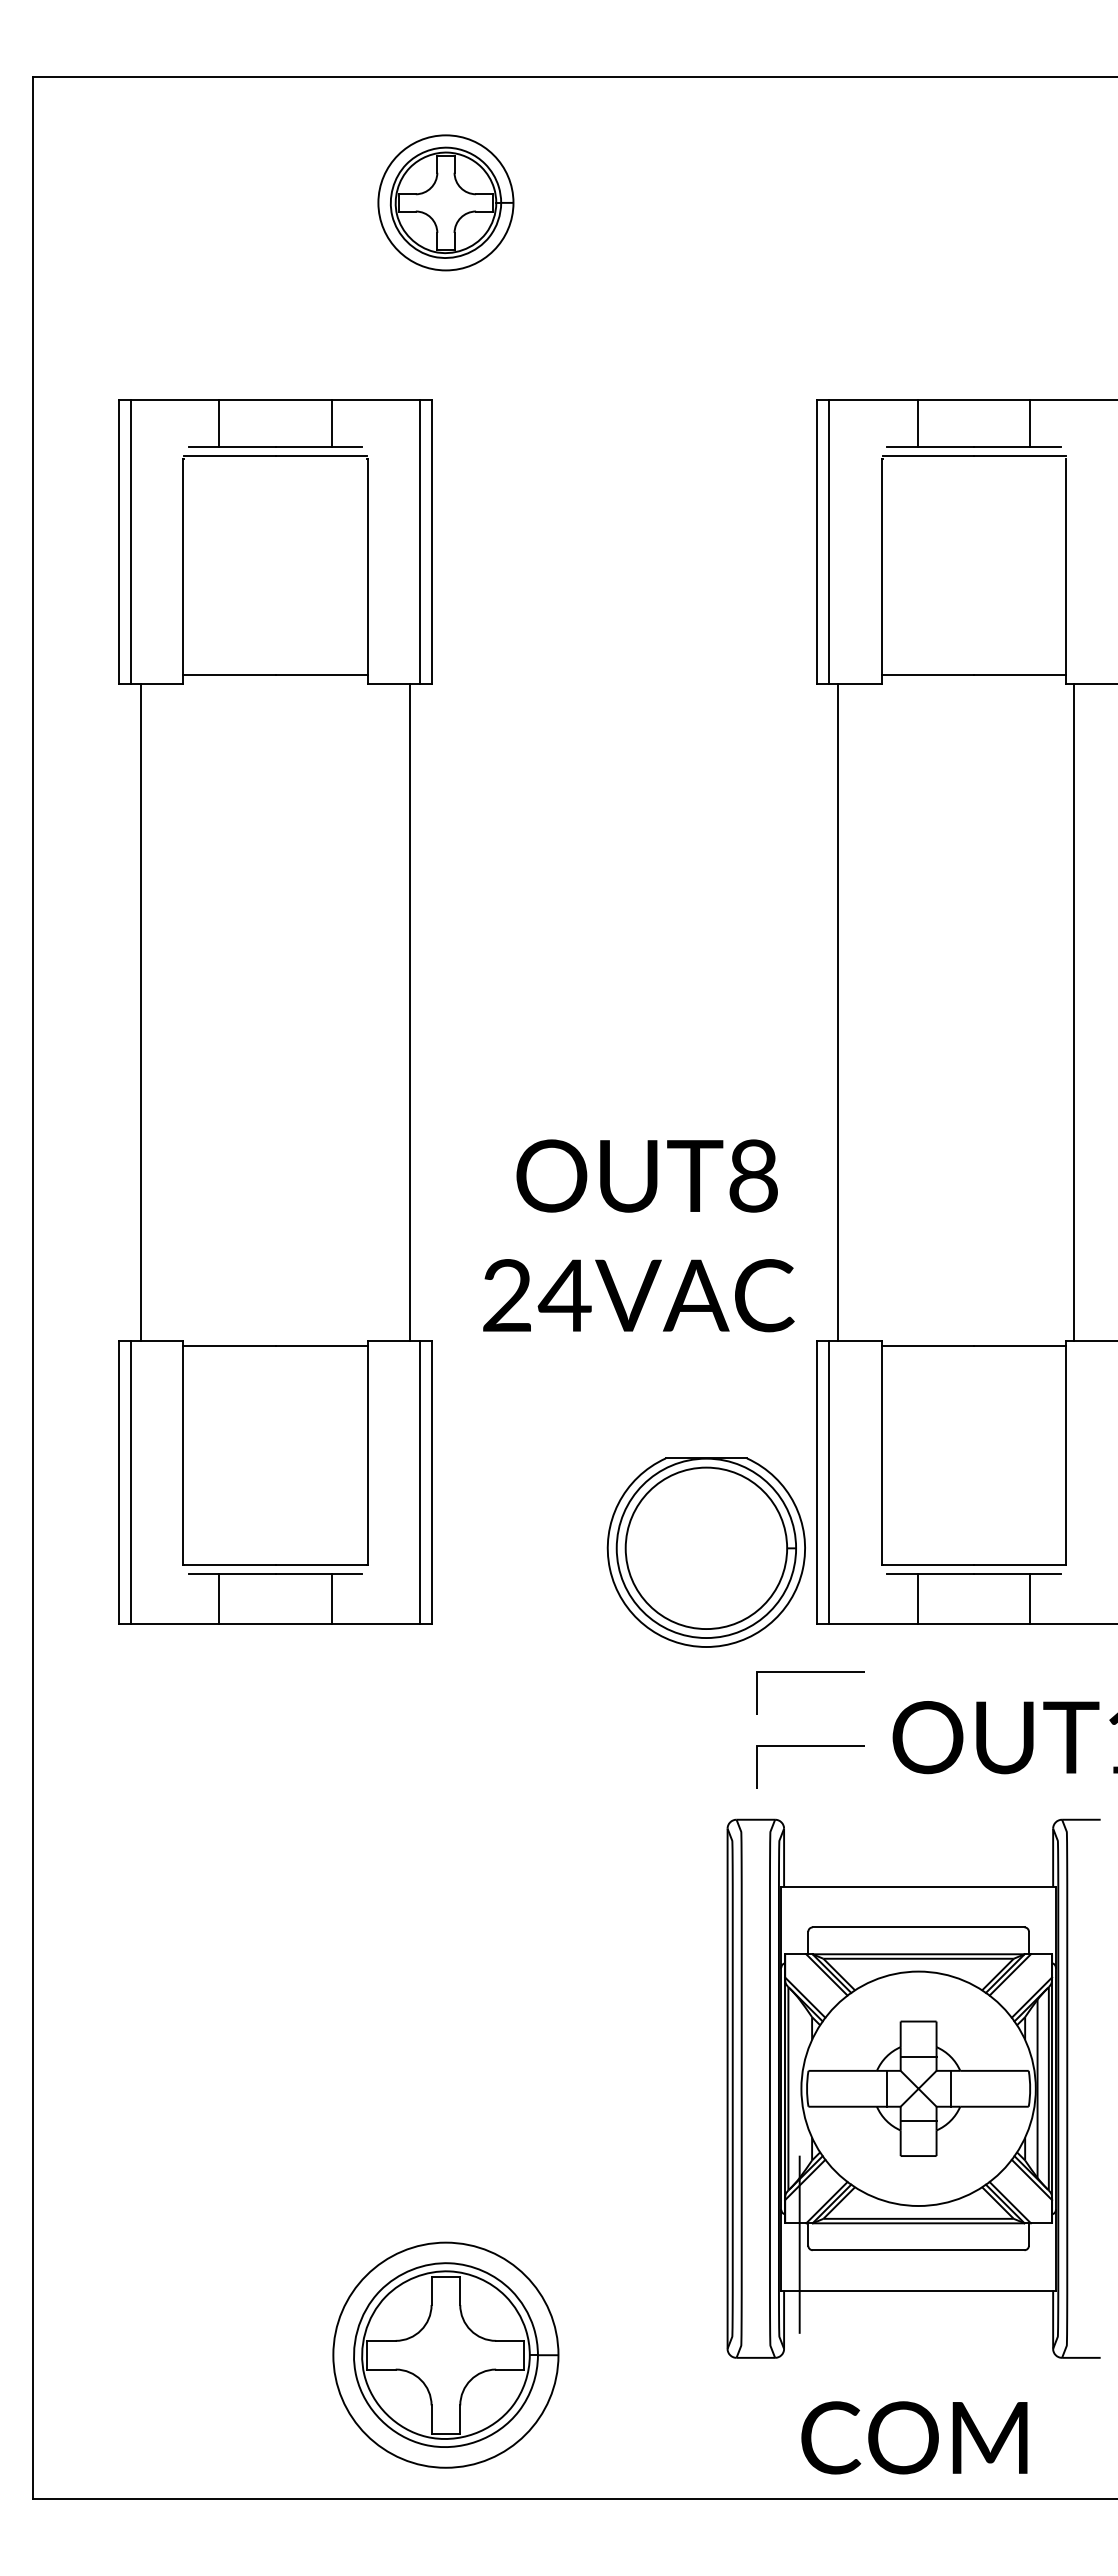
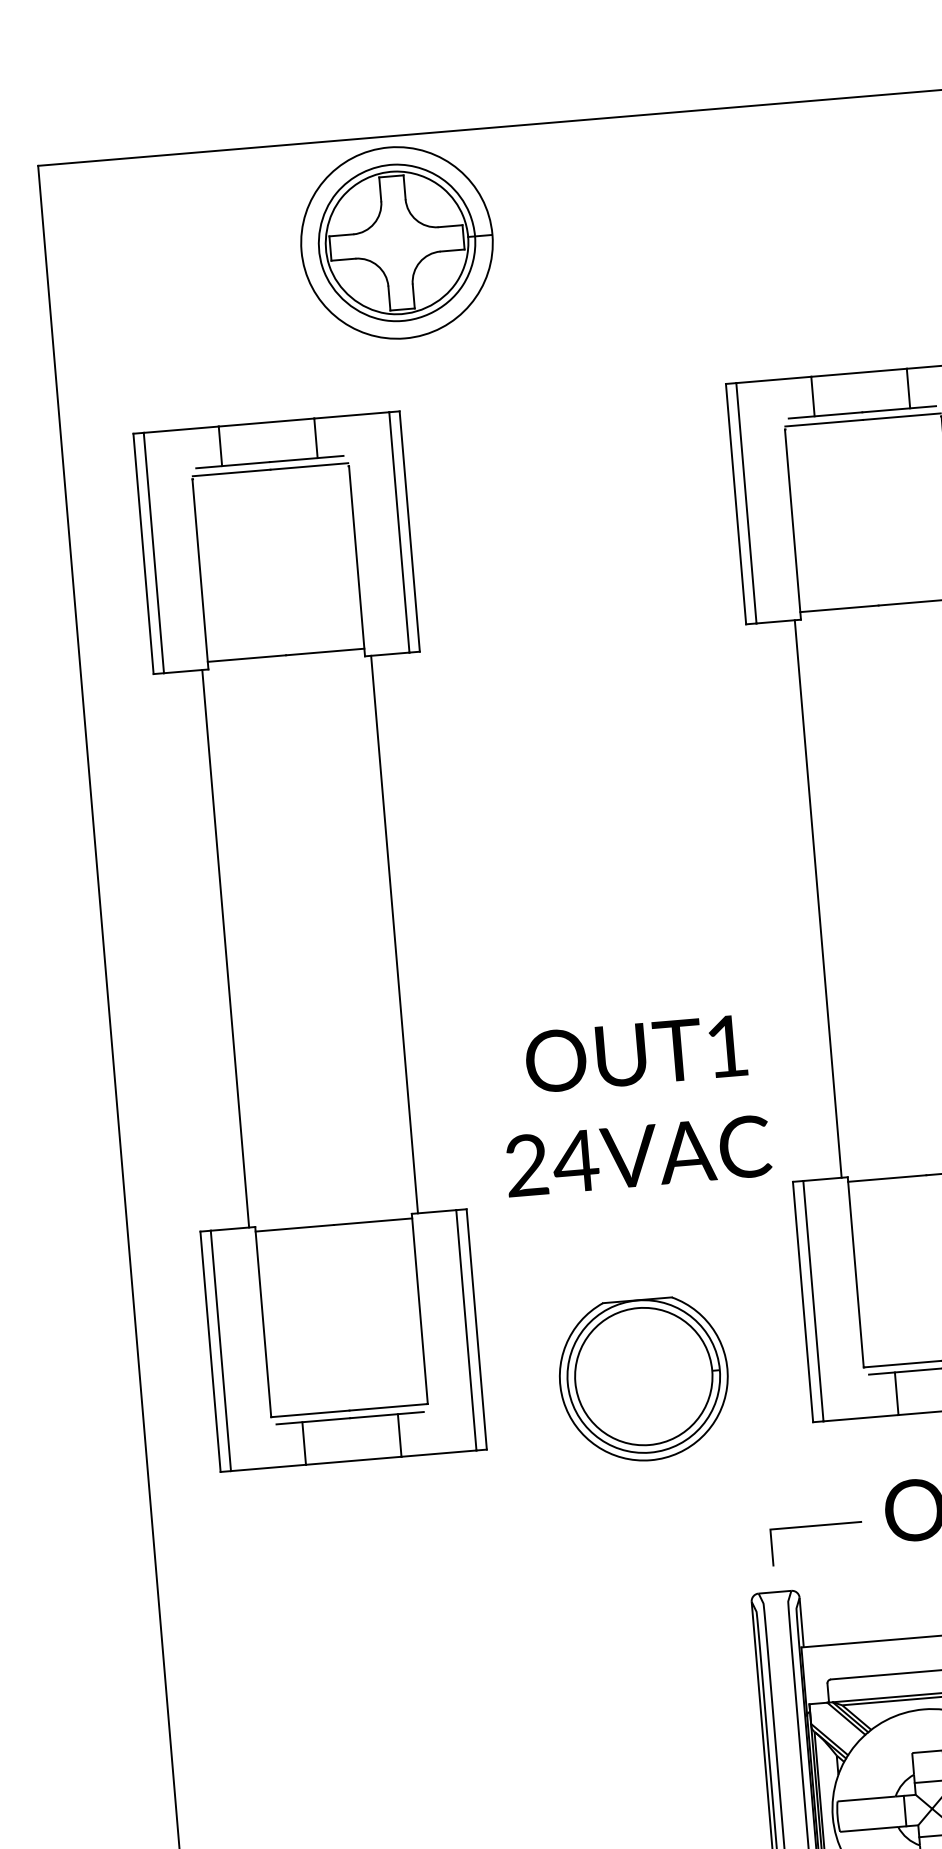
part: (445, 202) -> (396, 242), size x1.67
line: (140, 1012) -> (225, 948), moved
line: (410, 1012) -> (394, 934), moved
line: (837, 1012) -> (818, 899), moved
text: (753, 1175) -> (727, 1045), OUT8 -> OUT1
part: (705, 1552) -> (643, 1380), moved
line: (810, 1672) -> (810, 1463), removed

